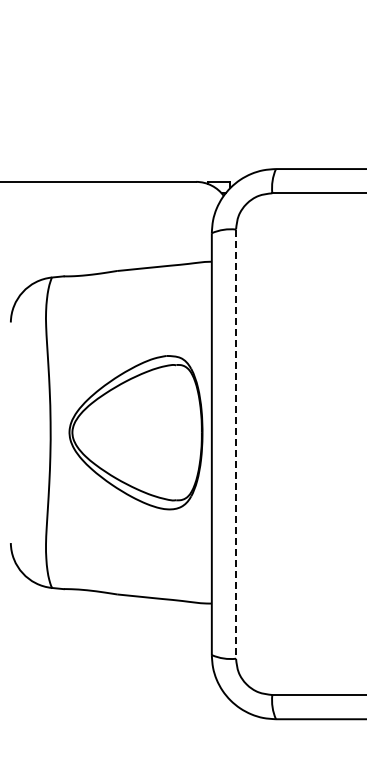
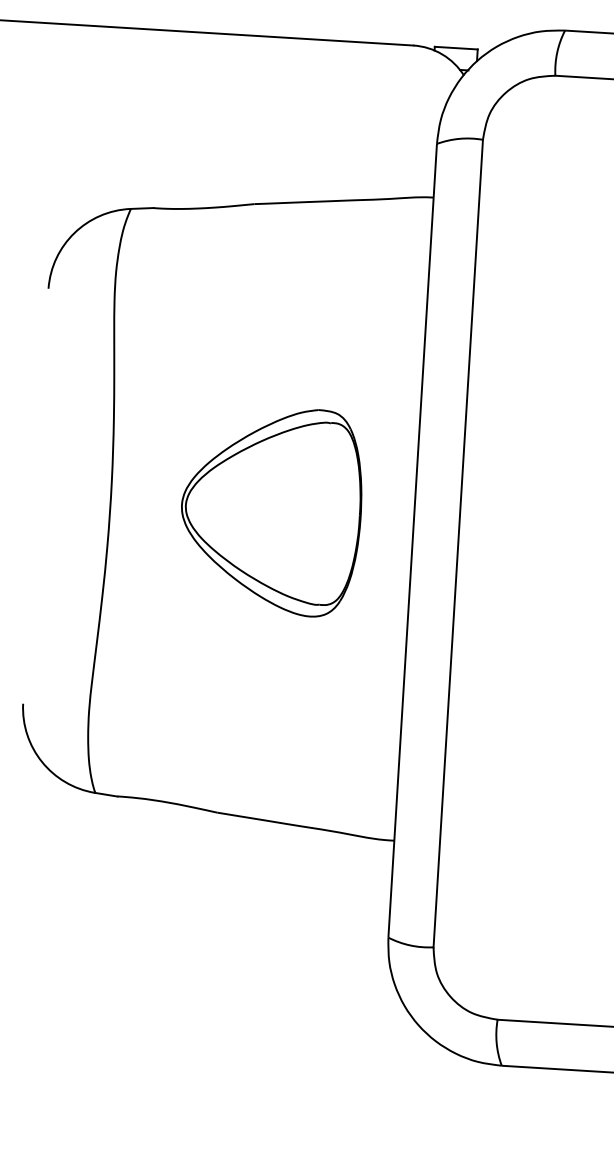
part: (135, 432) -> (270, 510), size x0.71
line: (236, 444) -> (459, 544), dashed -> solid

